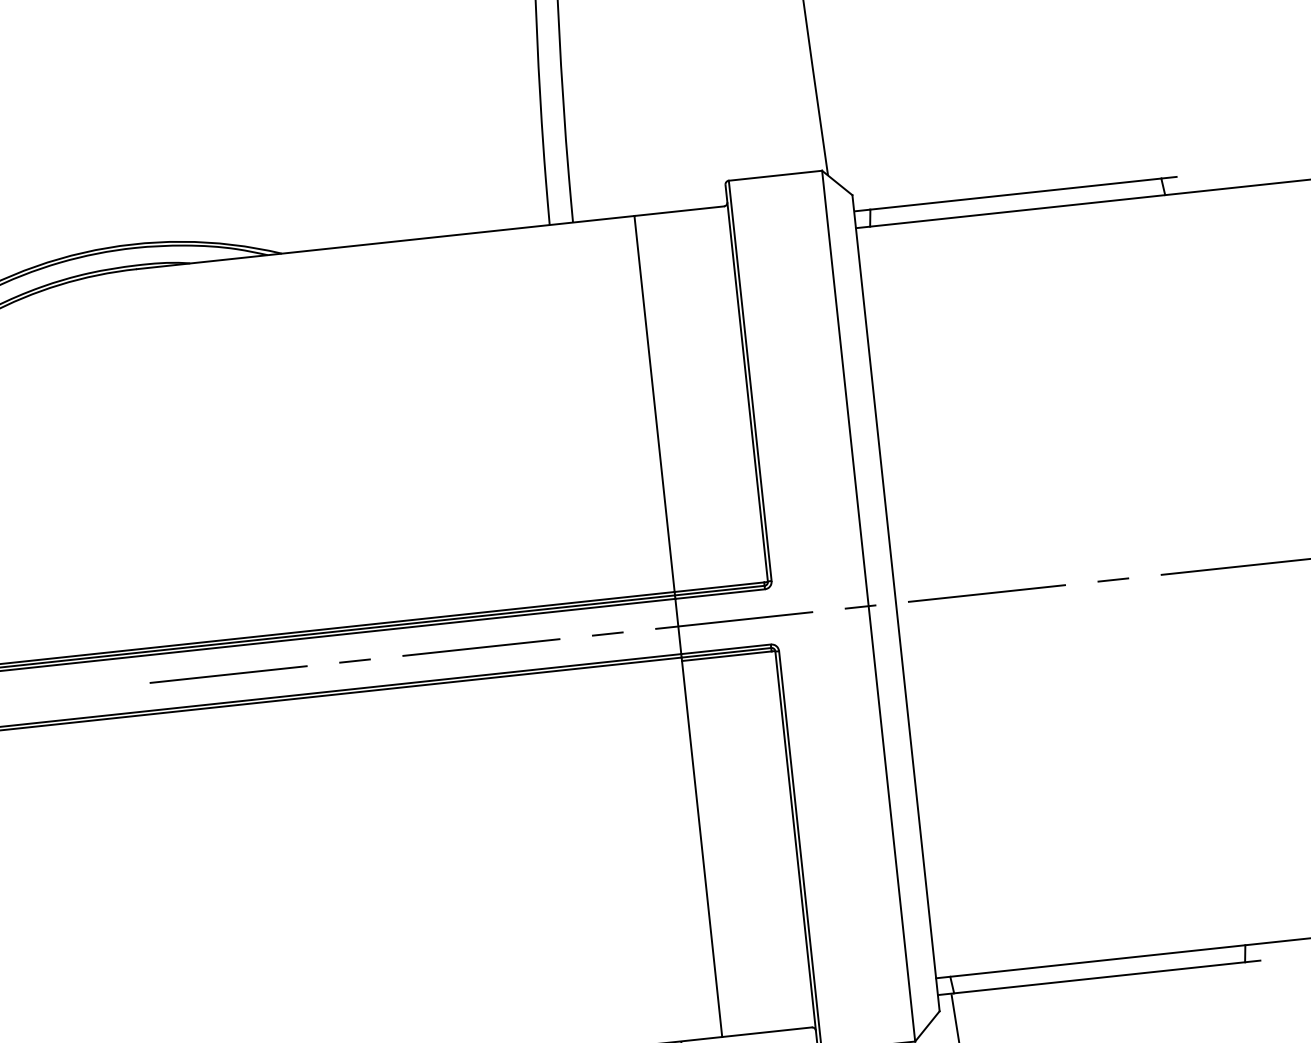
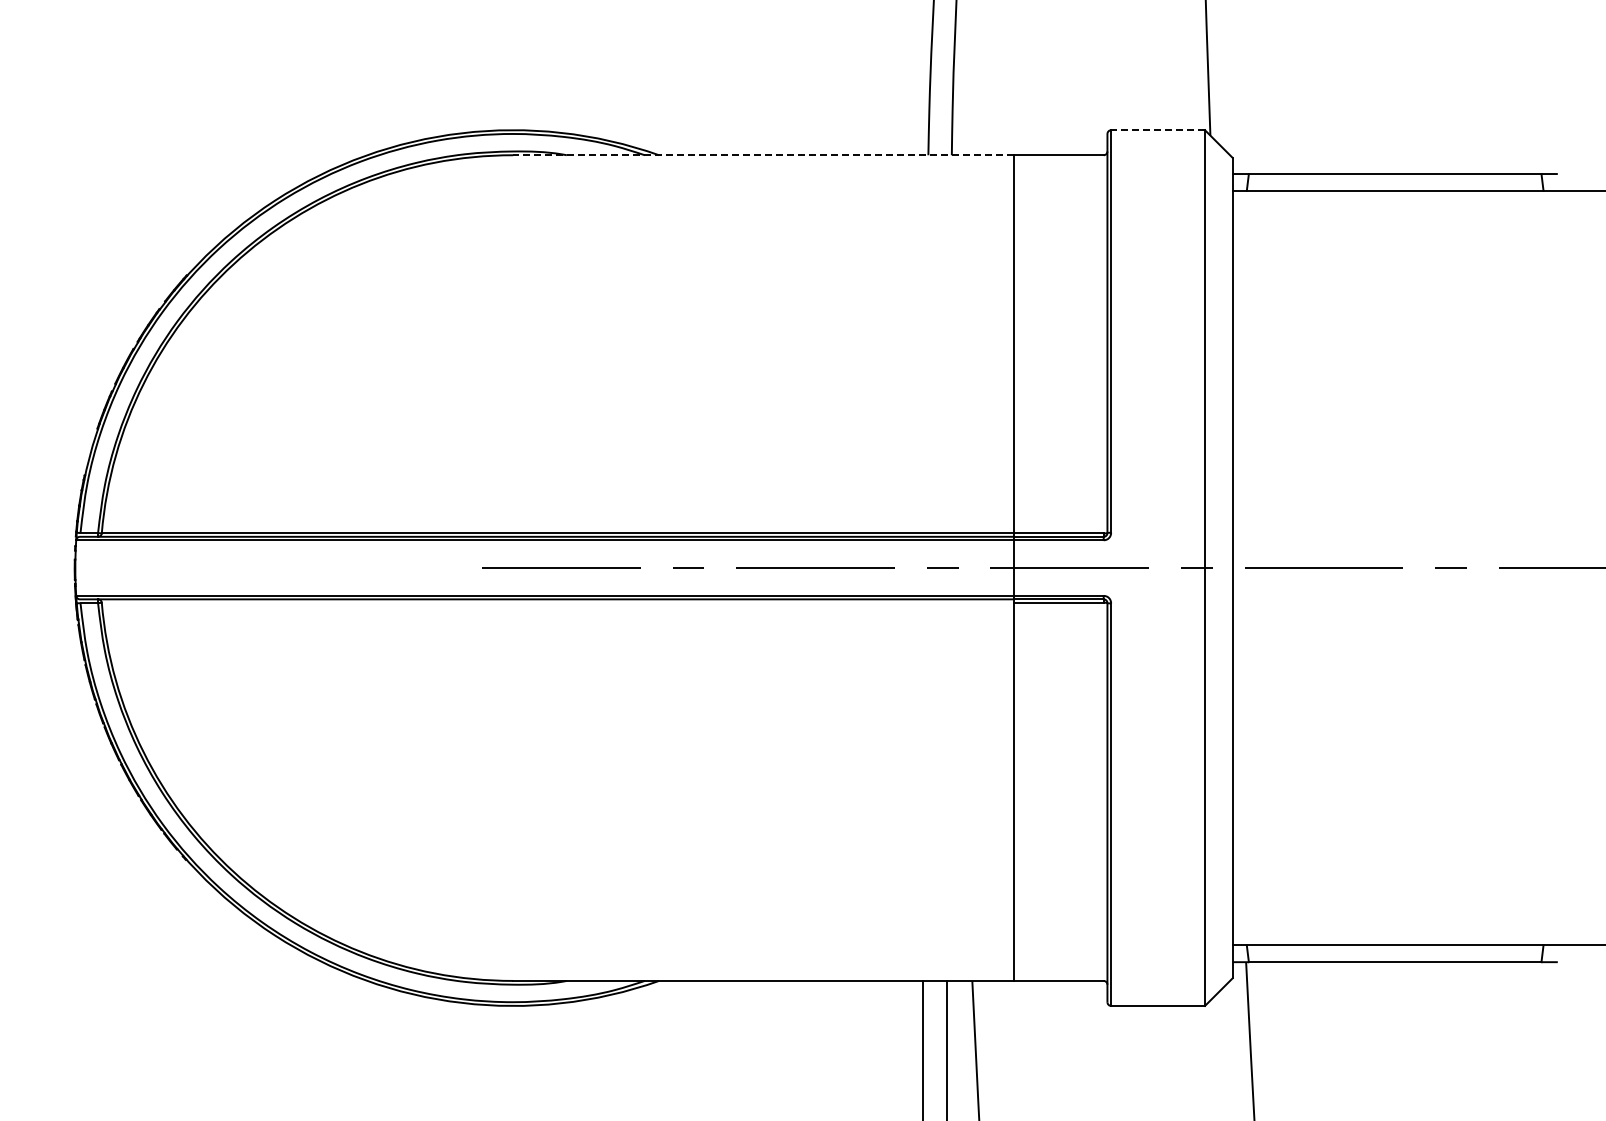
line: (775, 175) -> (1158, 130), solid -> dashed
line: (384, 242) -> (762, 155), solid -> dashed

